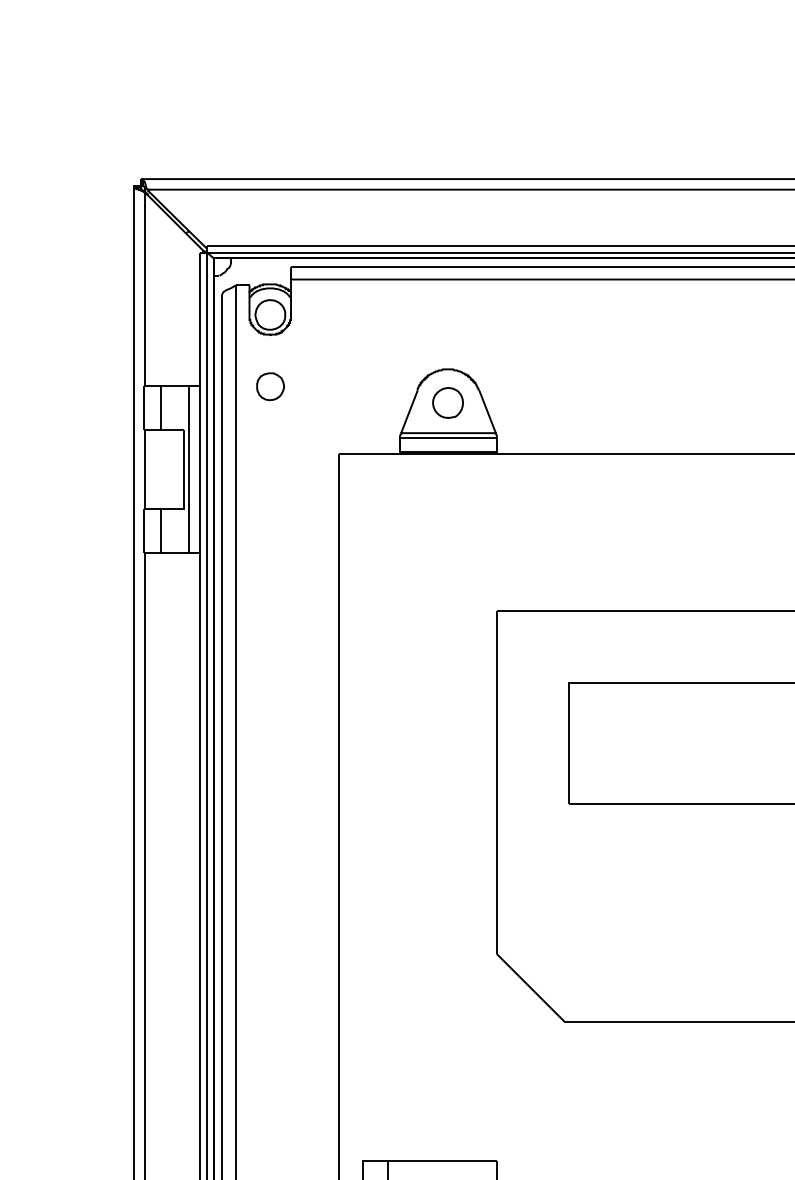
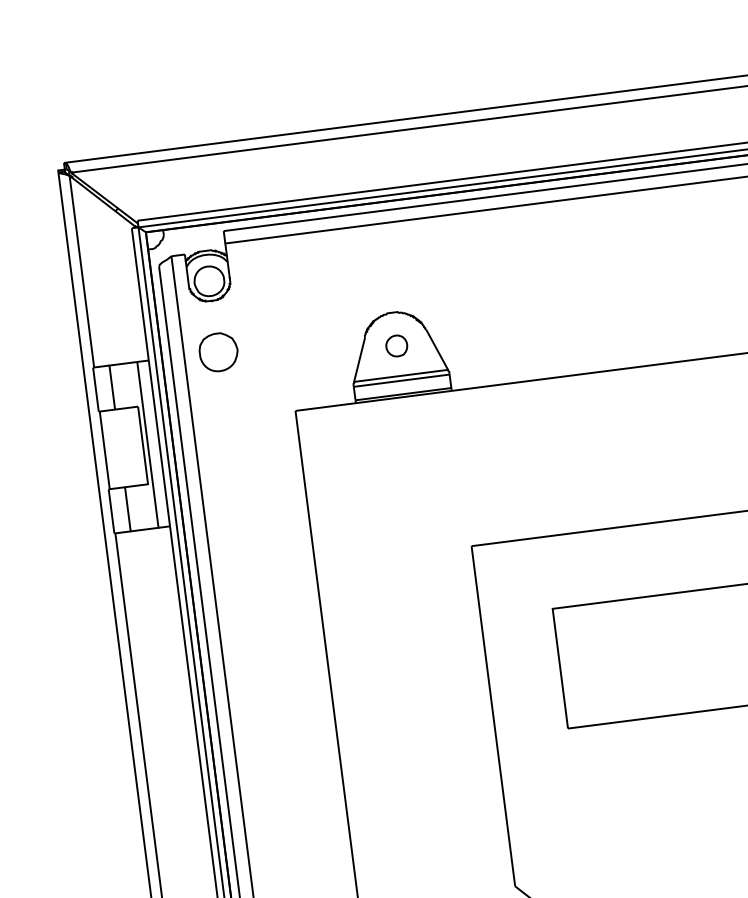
part: (270, 386) -> (218, 352), size x1.4
part: (447, 402) -> (396, 345), size x0.7

